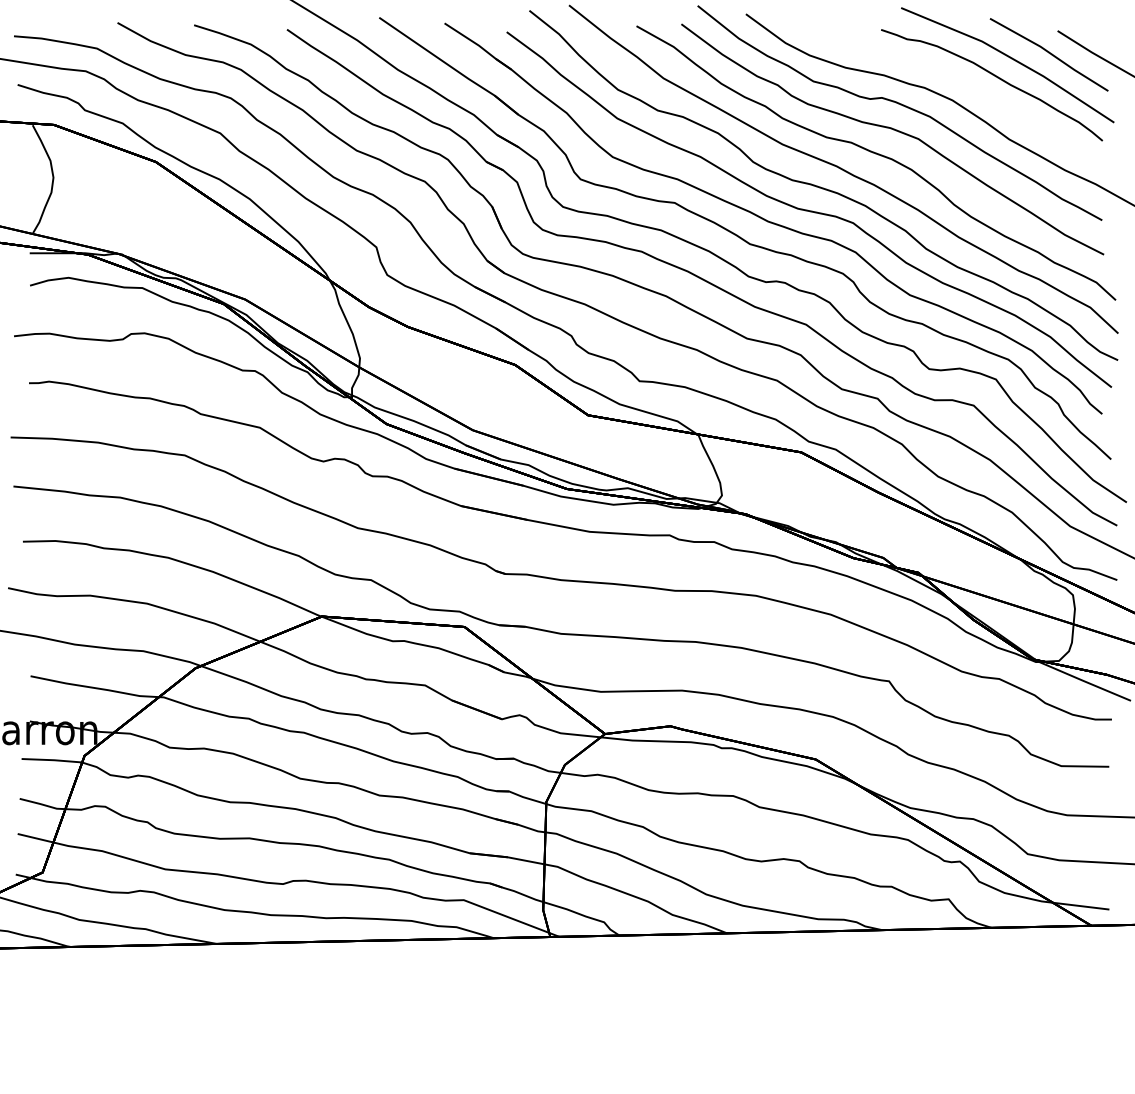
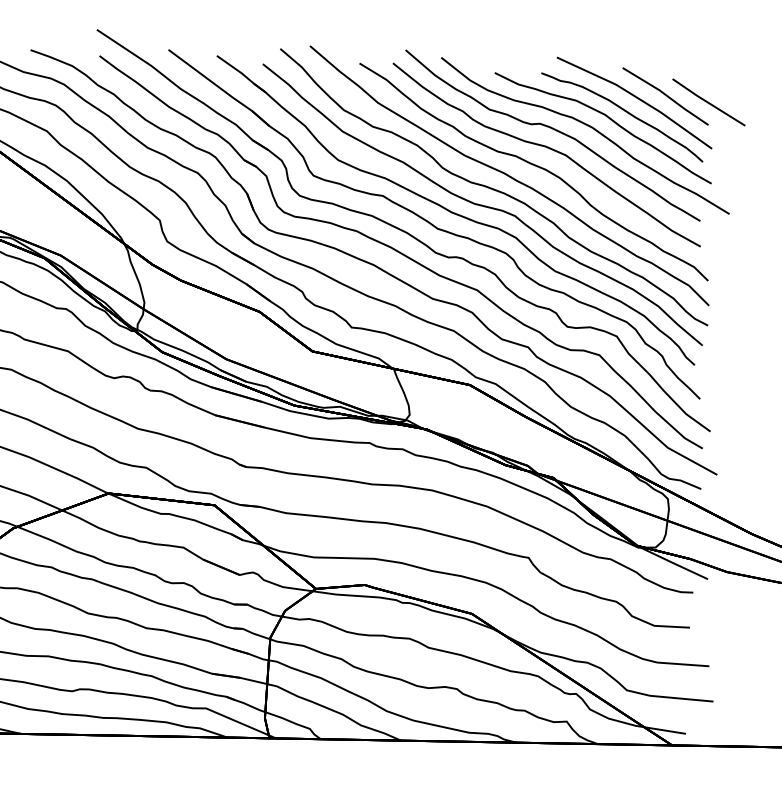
curve: (975, 88) -> (609, 119), added

